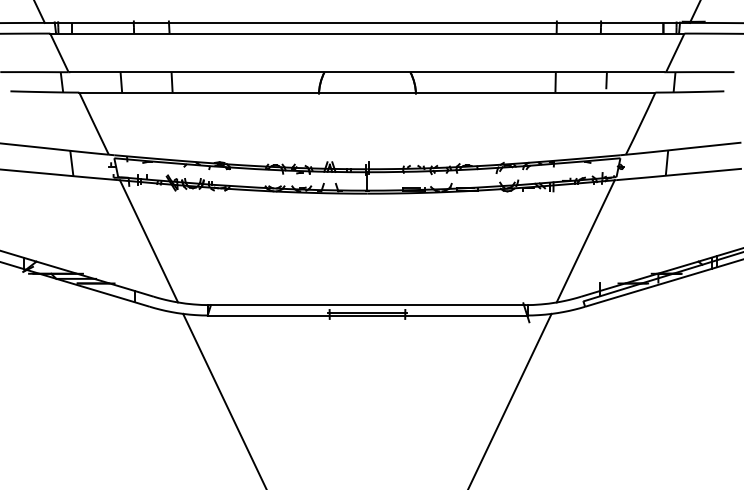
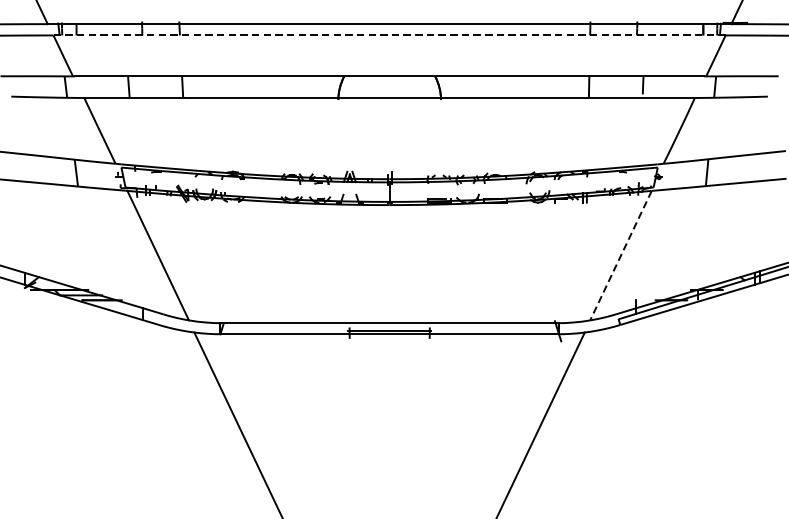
line: (366, 33) -> (388, 35), solid -> dashed
line: (585, 241) -> (620, 255), solid -> dashed

